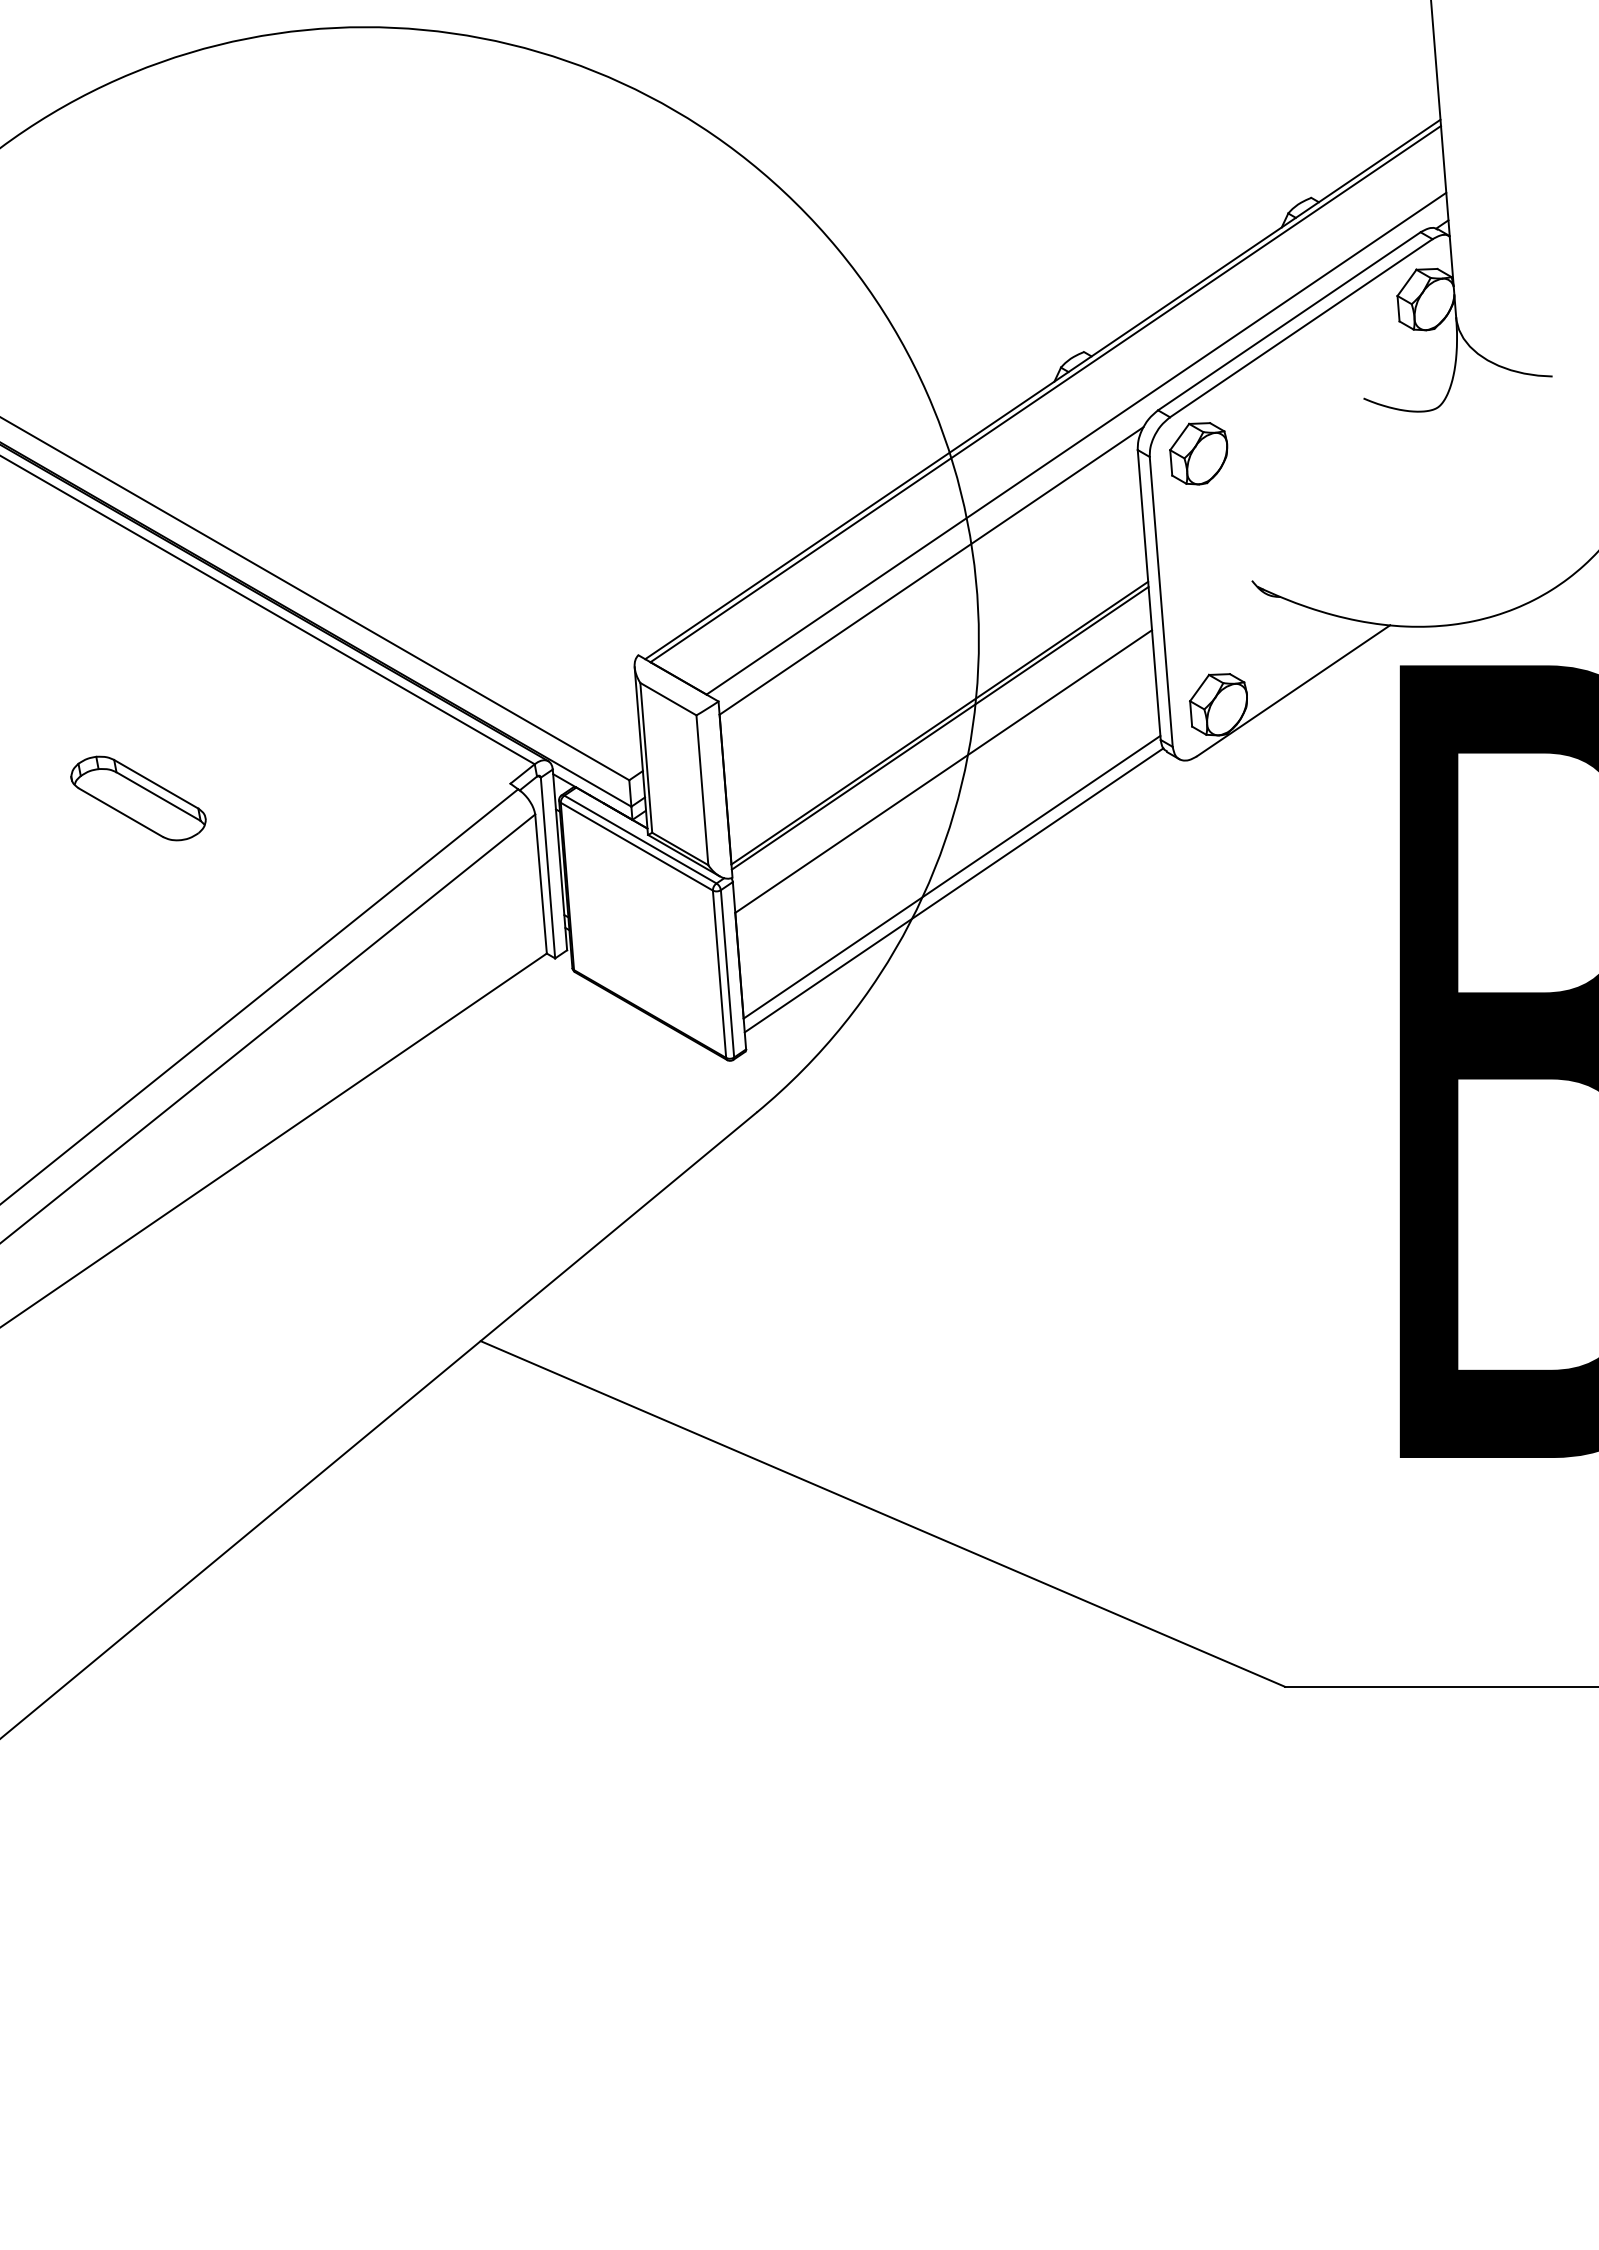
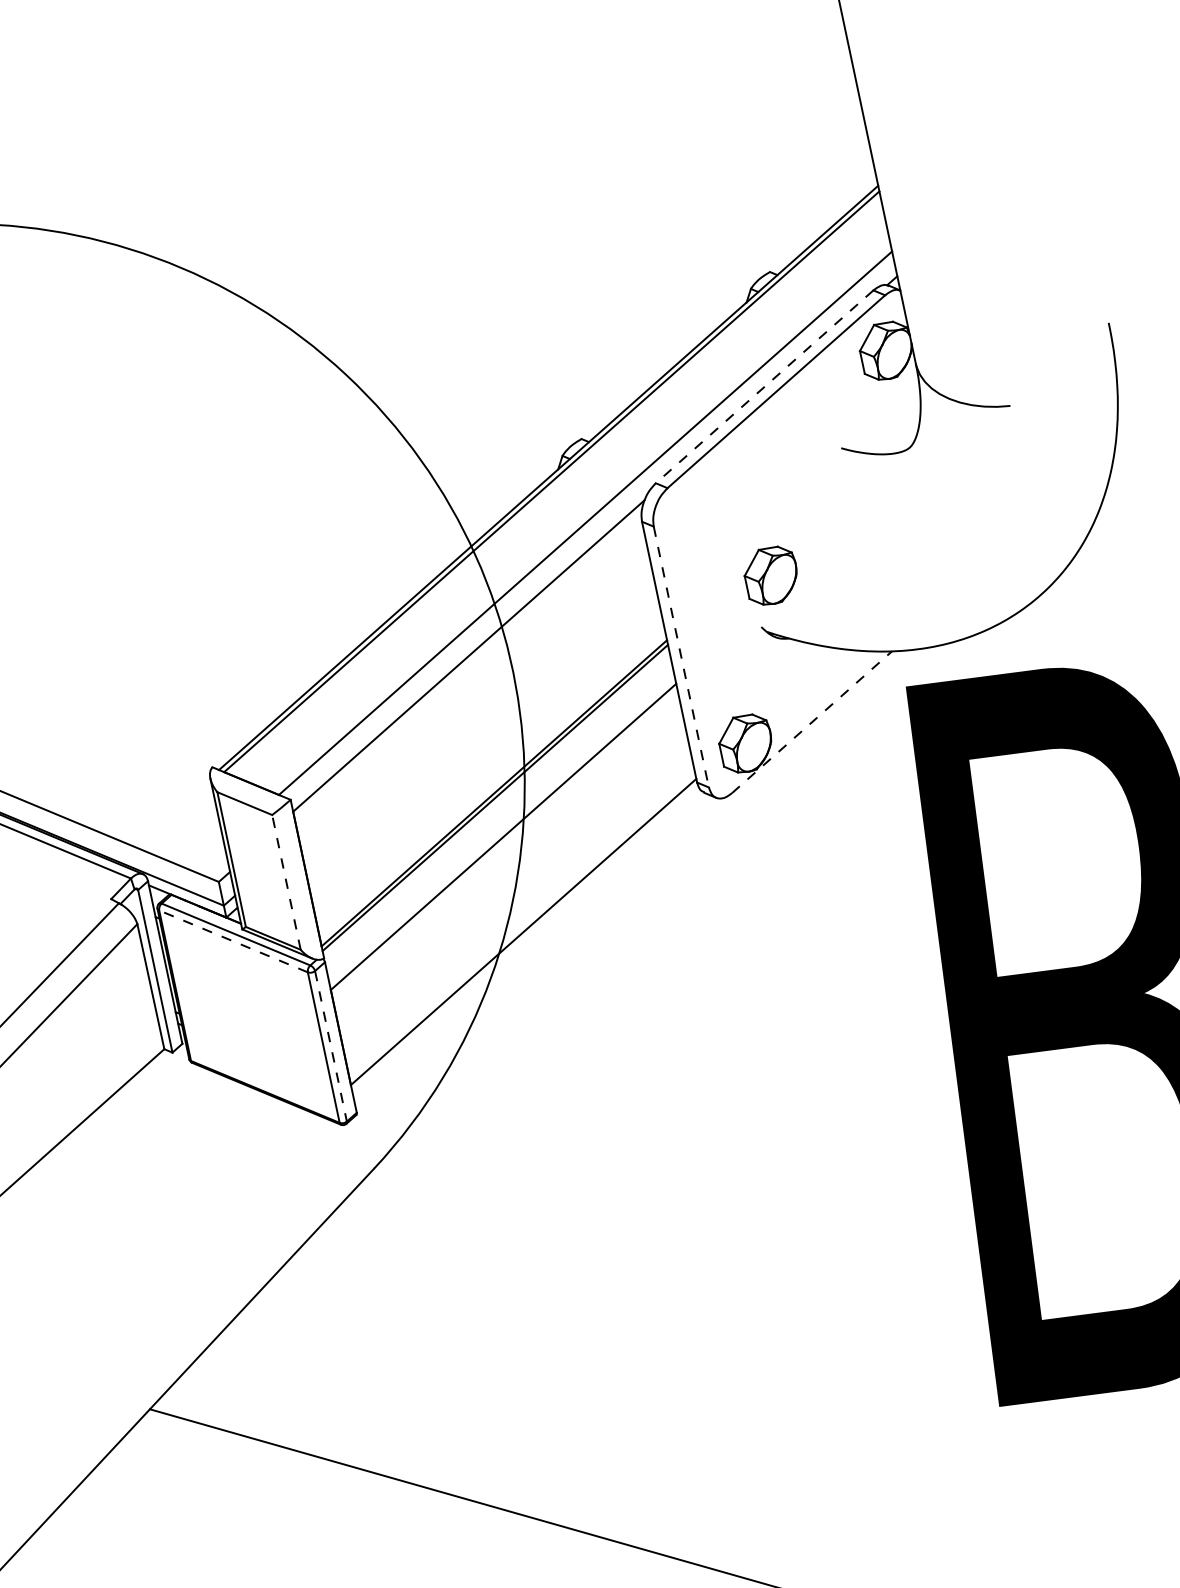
line: (1289, 321) -> (764, 387), solid -> dashed
part: (1198, 453) -> (770, 575), moved
line: (1161, 602) -> (681, 657), solid -> dashed
line: (1293, 690) -> (811, 721), solid -> dashed
line: (702, 789) -> (286, 881), solid -> dashed
line: (636, 846) -> (233, 941), solid -> dashed
line: (953, 890) -> (526, 943), removed
line: (727, 973) -> (330, 1045), solid -> dashed

